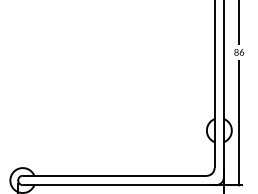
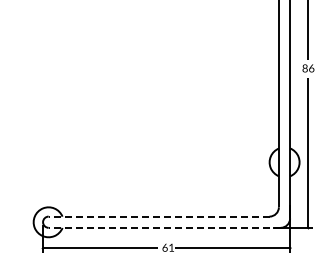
line: (114, 175) -> (158, 216), solid -> dashed
line: (119, 184) -> (164, 227), solid -> dashed

